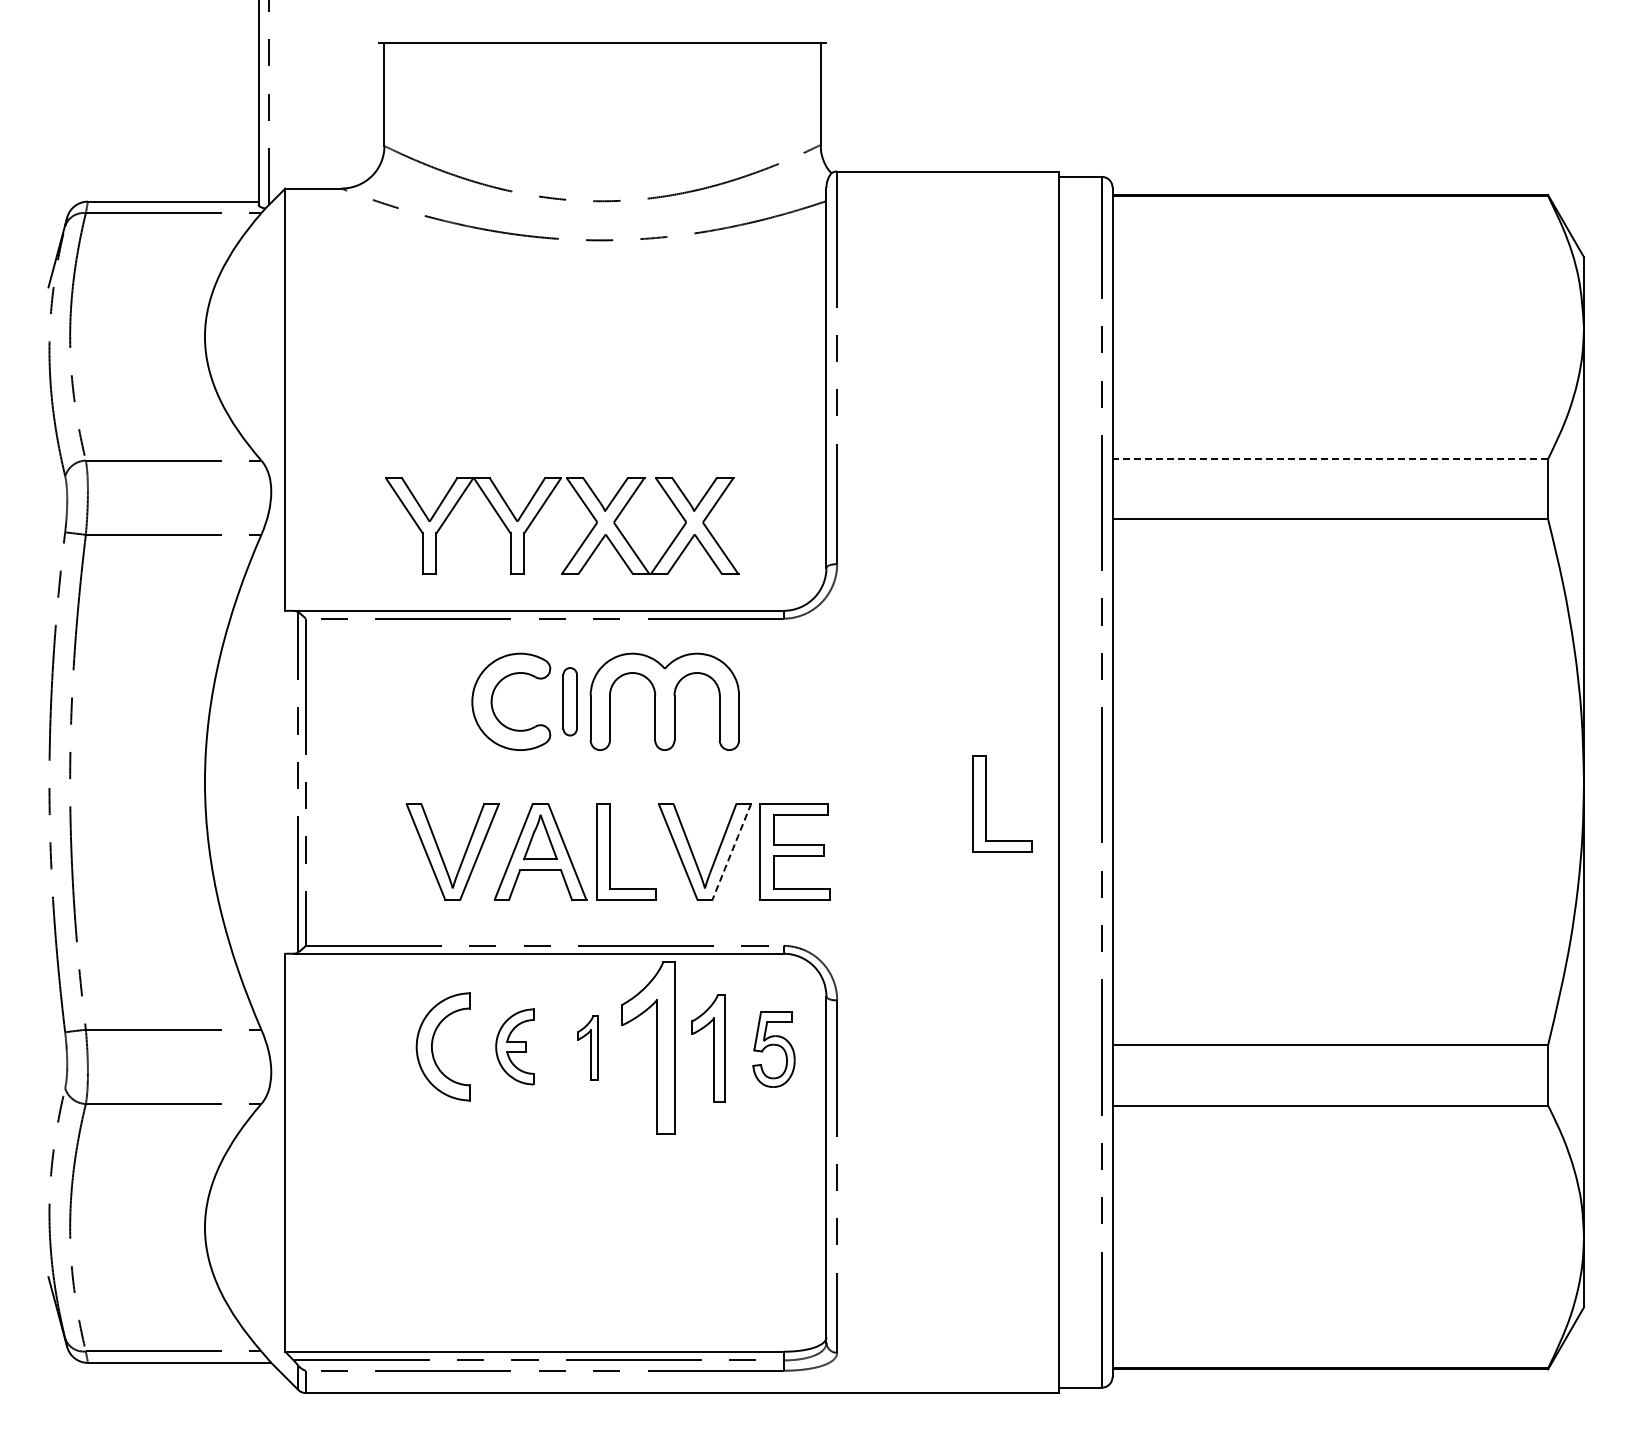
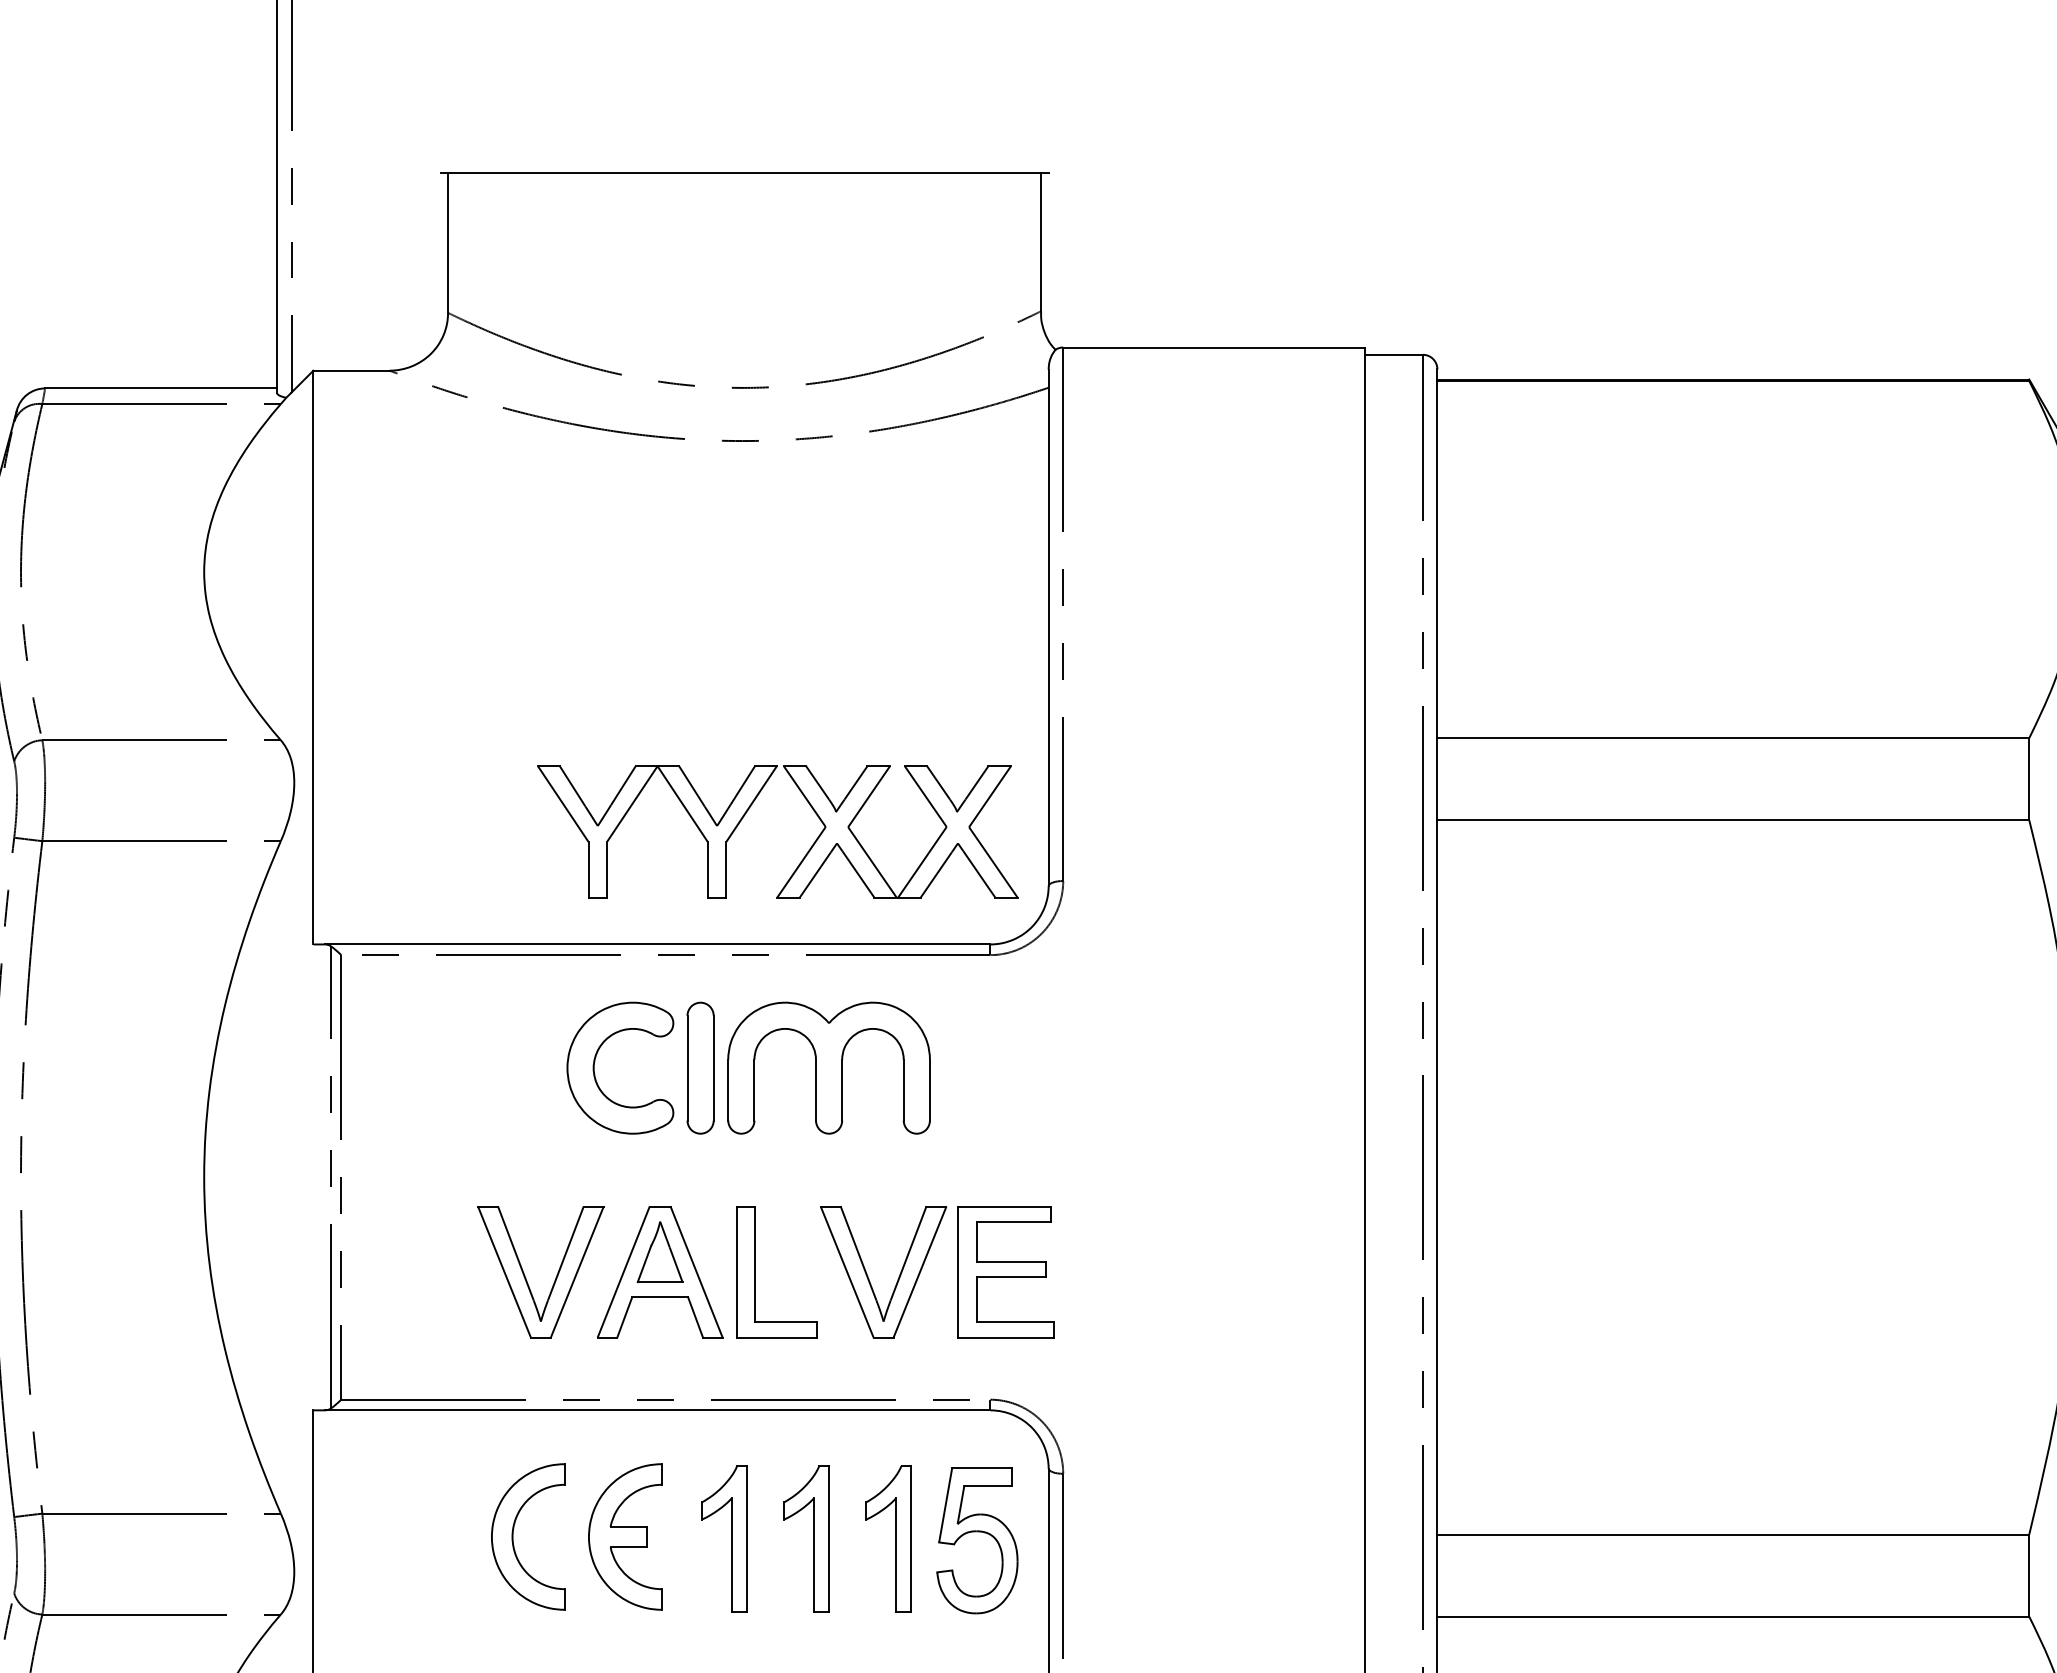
line: (1330, 459) -> (1733, 738), dashed -> solid
part: (583, 540) -> (806, 851), moved
part: (569, 701) -> (699, 1067), size x1.43
part: (986, 803) -> (1266, 1206), removed
line: (731, 852) -> (919, 1272), dashed -> solid
part: (514, 1046) -> (624, 1536), size x1.43
part: (587, 1048) -> (723, 1539), size x1.67
part: (648, 1048) -> (806, 1539), size x0.62
part: (773, 1049) -> (976, 1540), size x1.43

